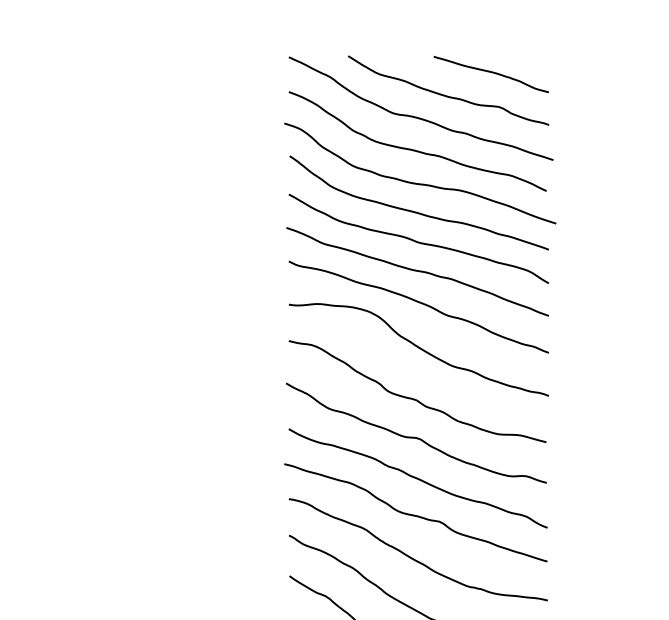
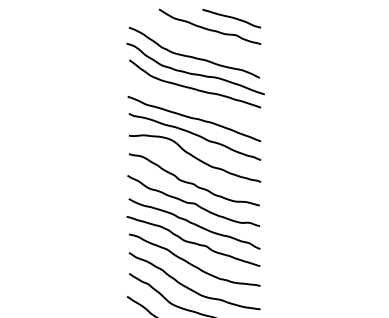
curve: (417, 115) -> (194, 39), removed
curve: (415, 239) -> (193, 102), removed

